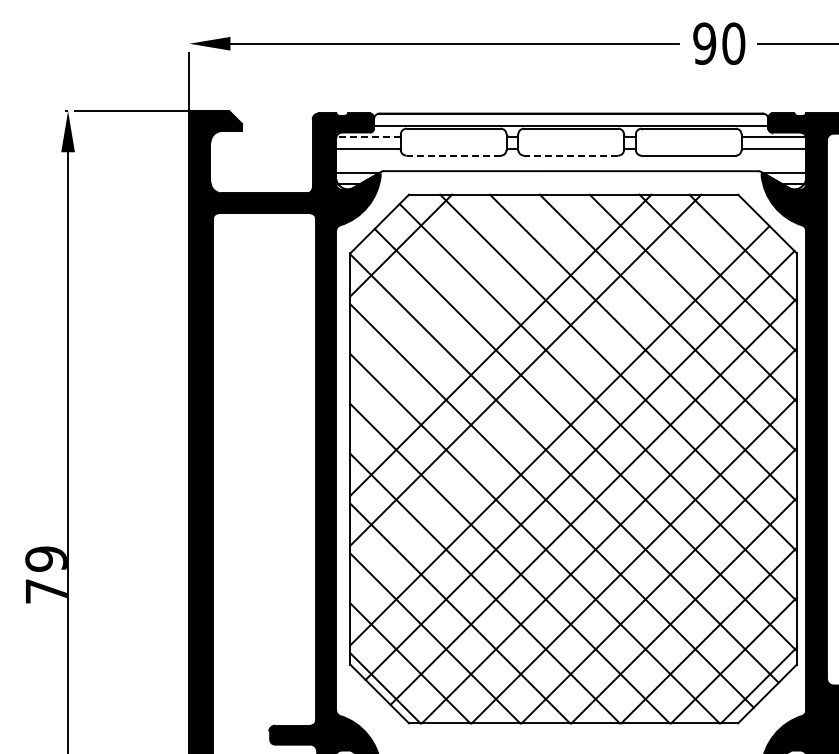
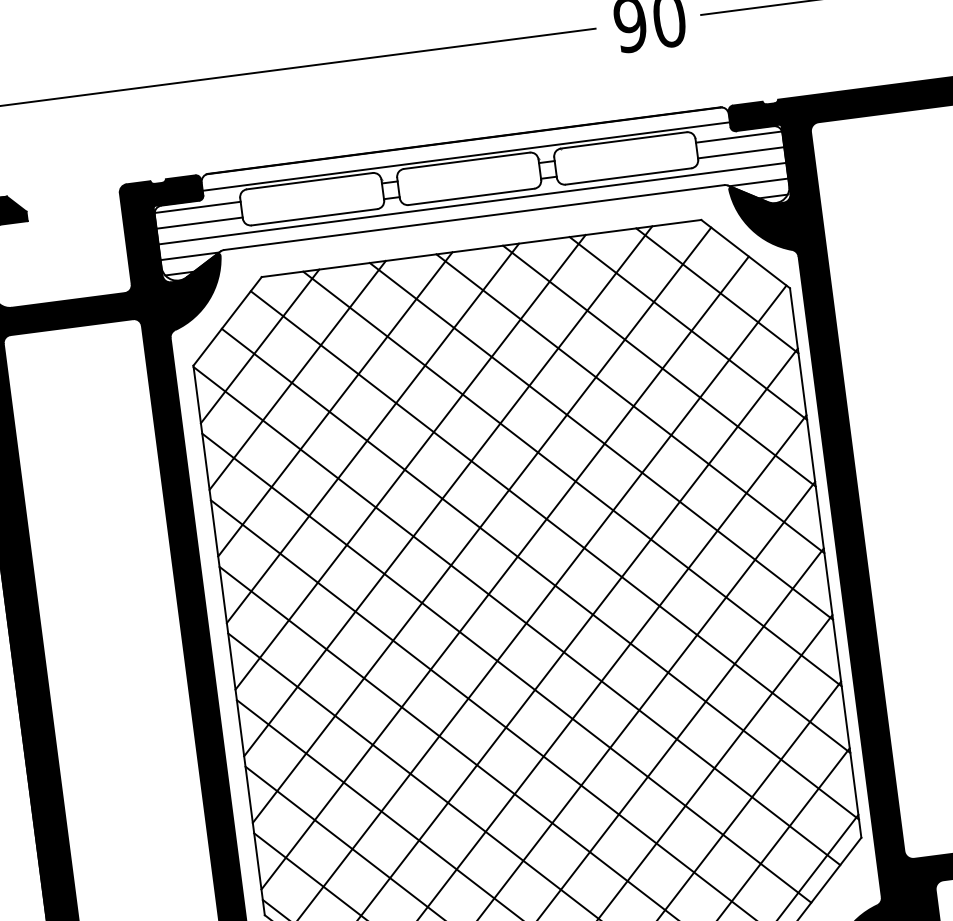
line: (368, 137) -> (197, 207), dashed -> solid
line: (453, 155) -> (314, 217), dashed -> solid
line: (570, 155) -> (470, 196), dashed -> solid
line: (571, 160) -> (472, 203), added
line: (426, 270) -> (298, 375), added
line: (450, 295) -> (334, 404), added
line: (475, 320) -> (372, 433), added
line: (547, 398) -> (482, 525), added

